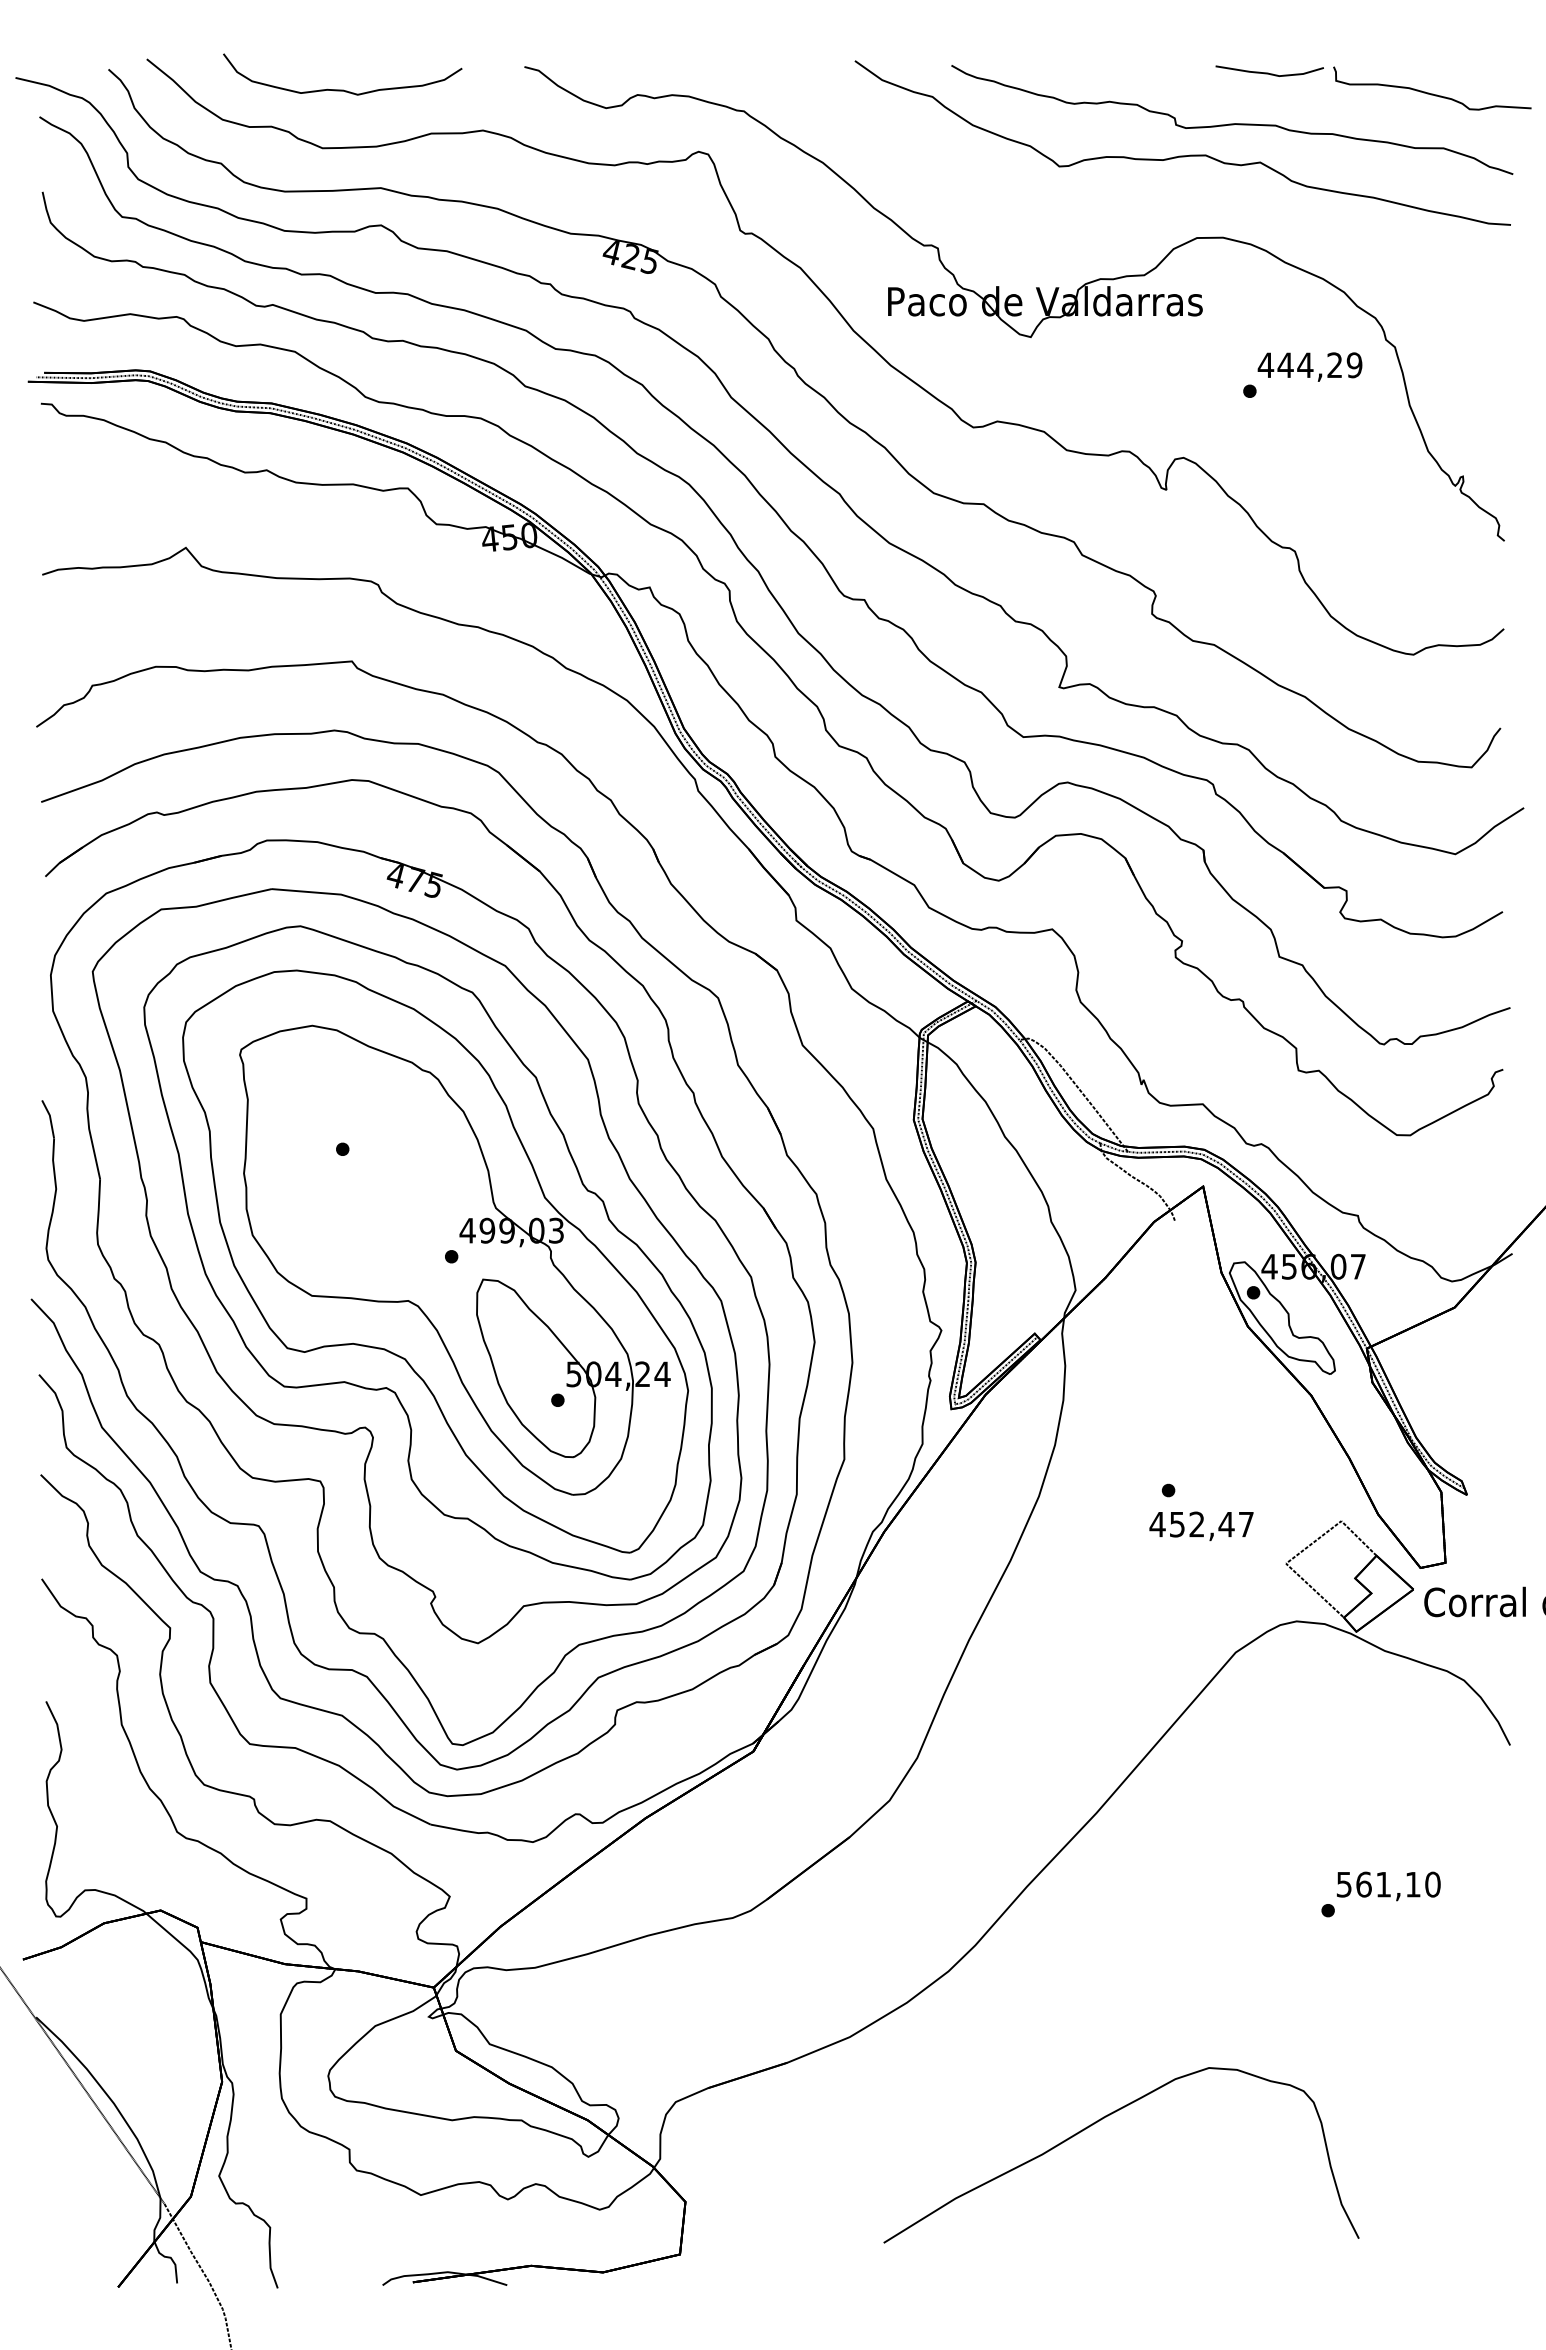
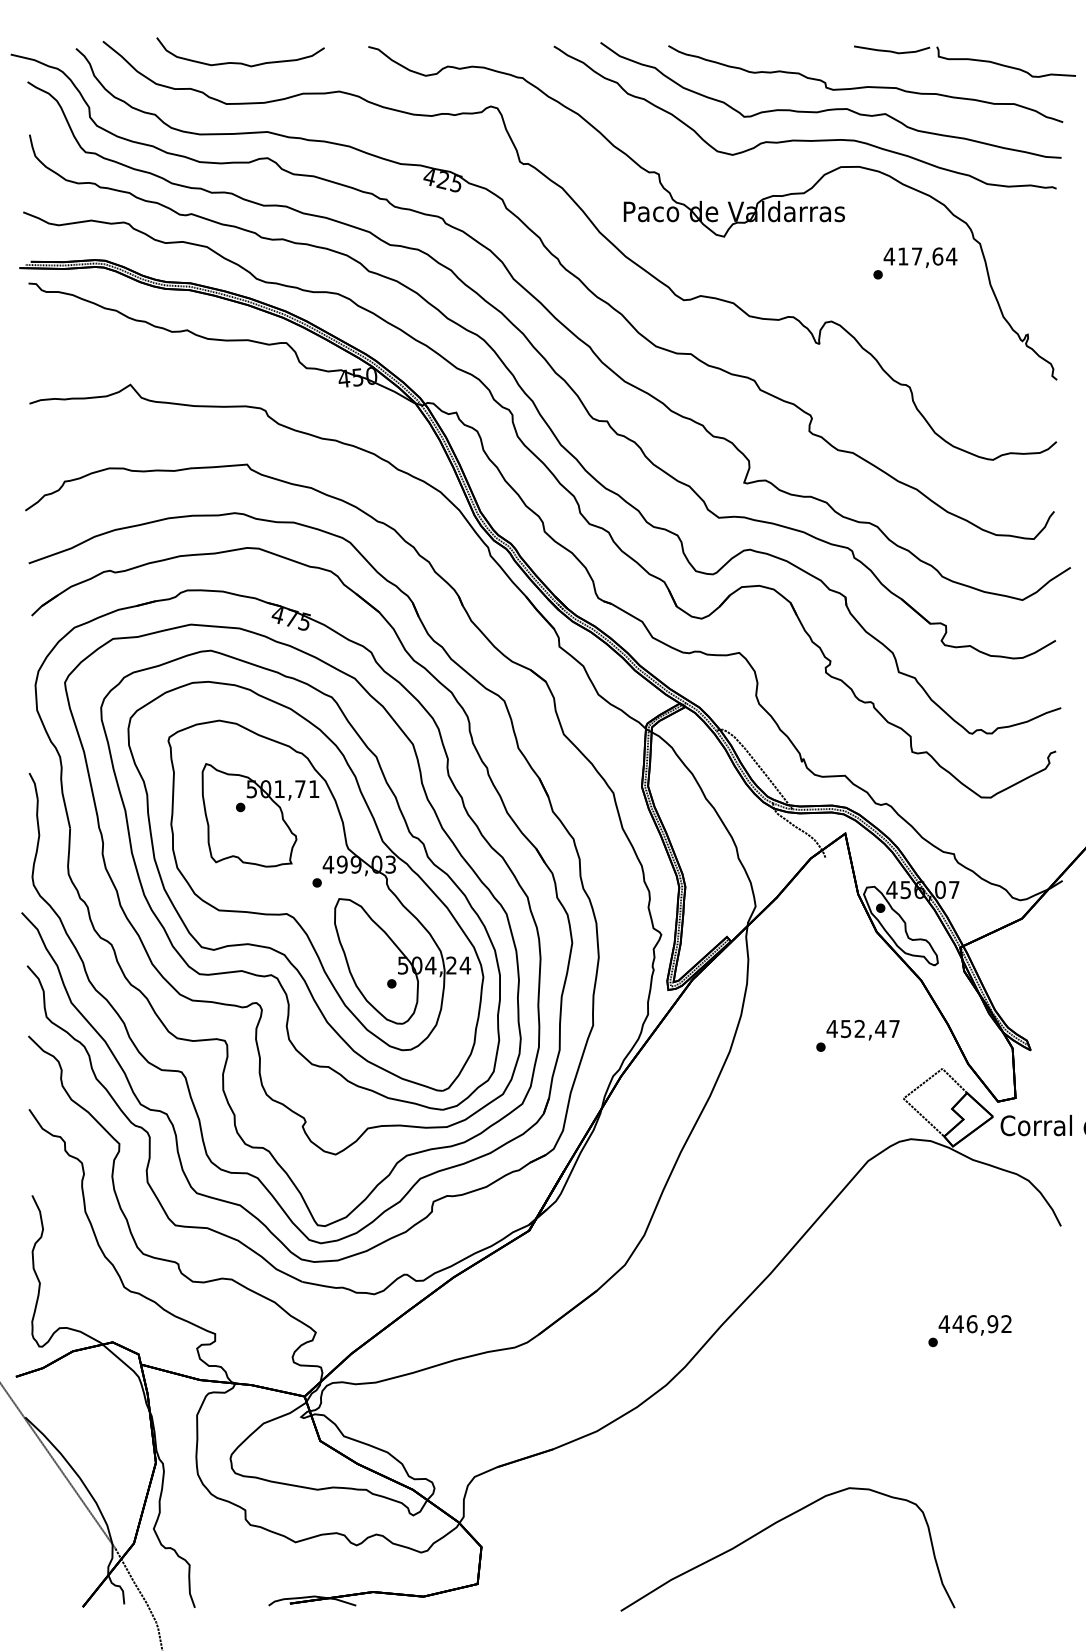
part: (1145, 199) -> (804, 140), added
text: (1319, 365) -> (927, 256), 444,29 -> 417,64
part: (370, 1160) -> (260, 815), added
text: (1201, 1525) -> (863, 1029), moved
text: (1388, 1884) -> (975, 1324), 561,10 -> 446,92
part: (1101, 2120) -> (773, 1525), moved

